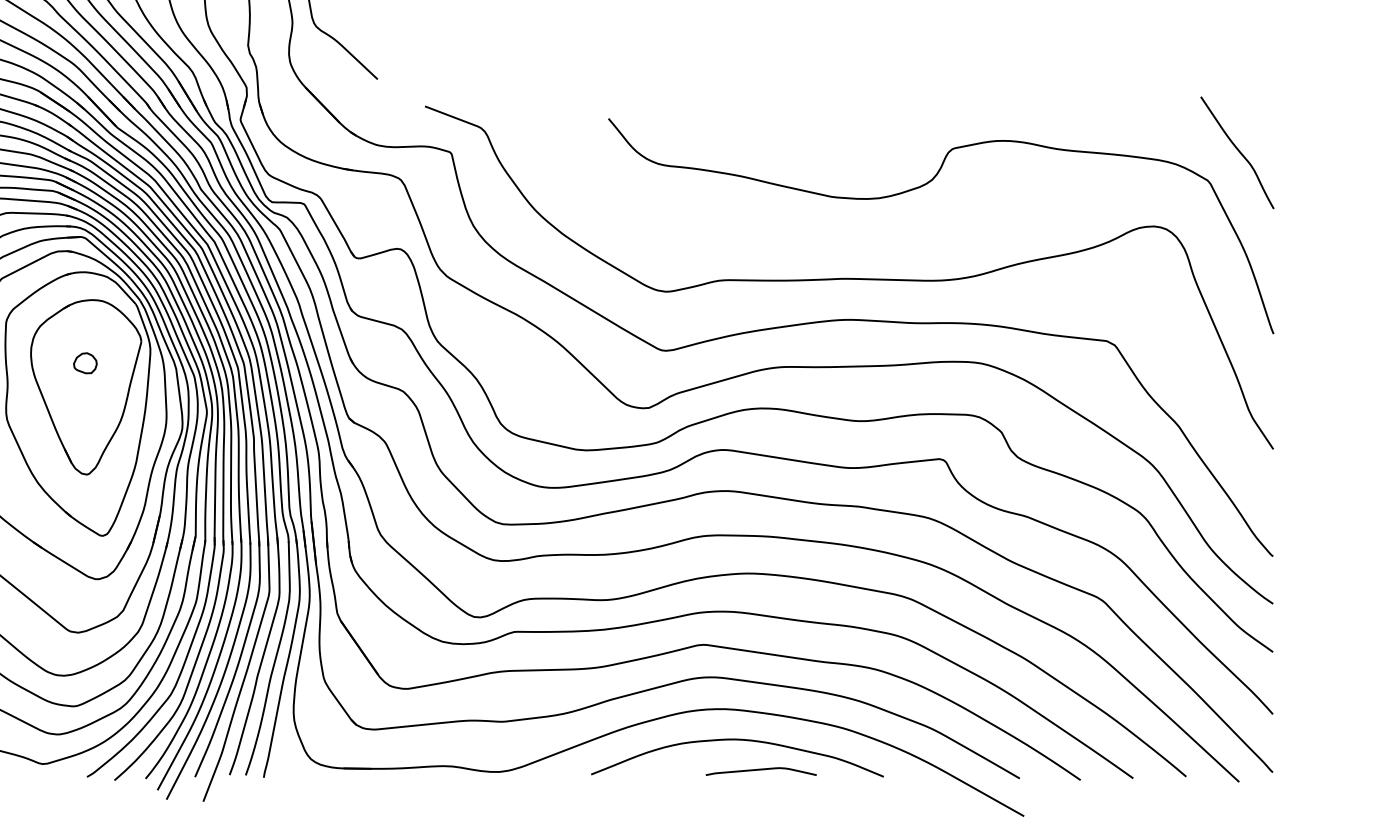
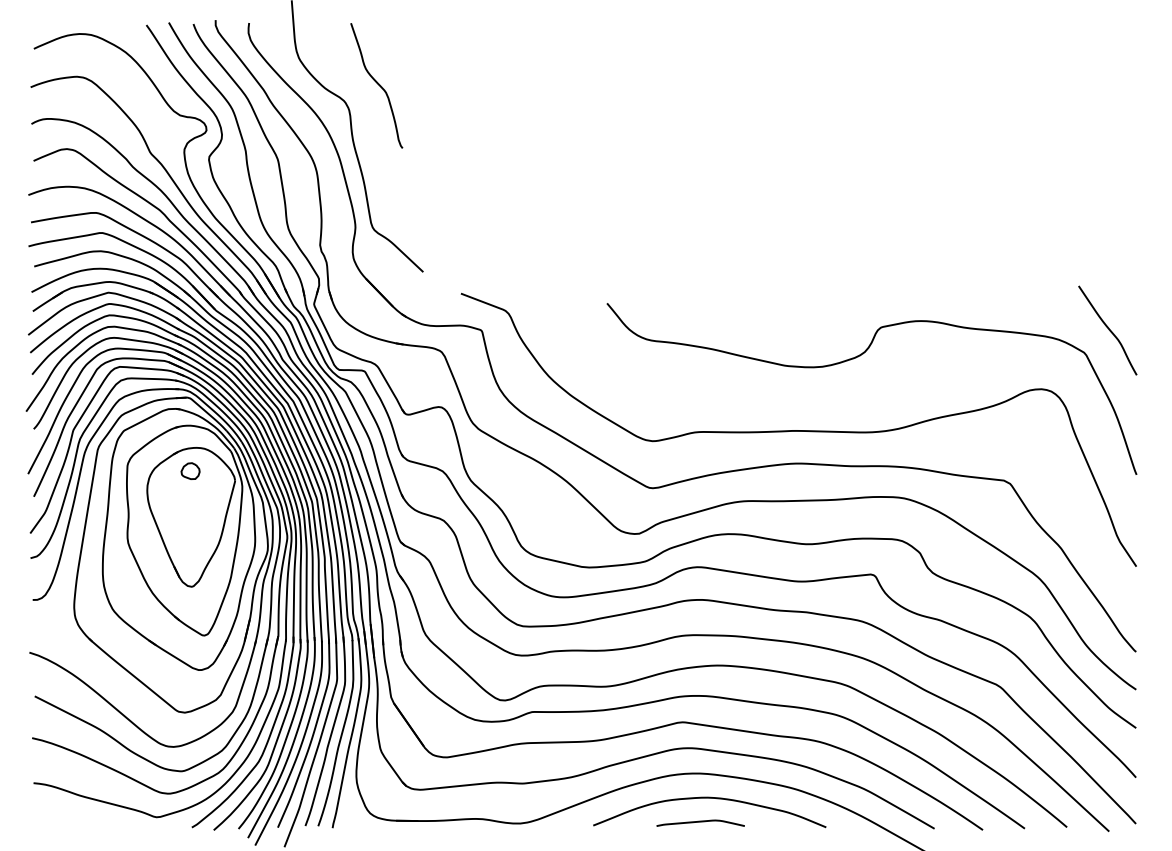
part: (85, 362) -> (190, 470), moved
curve: (761, 770) -> (700, 822), moved

